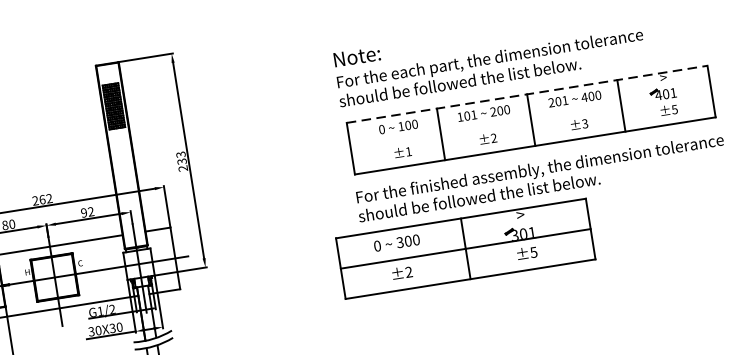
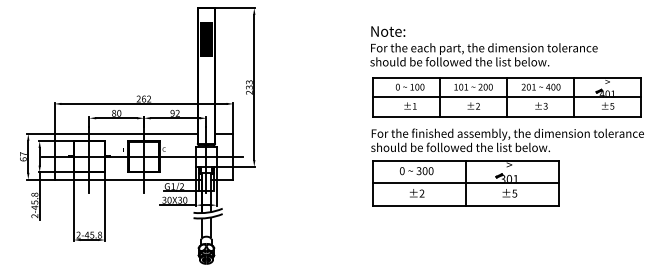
line: (527, 94) -> (507, 78), dashed -> solid
line: (530, 120) -> (506, 97), added
part: (465, 249) -> (465, 183), moved

